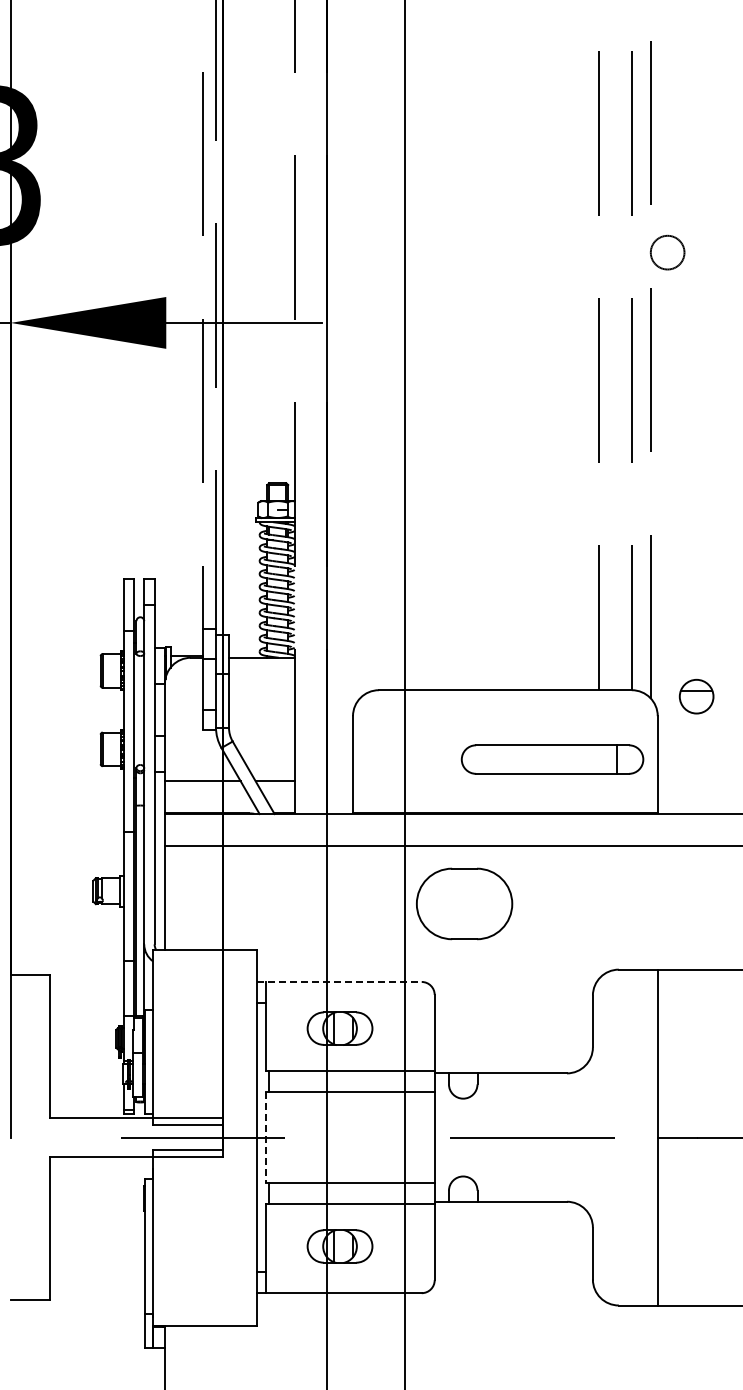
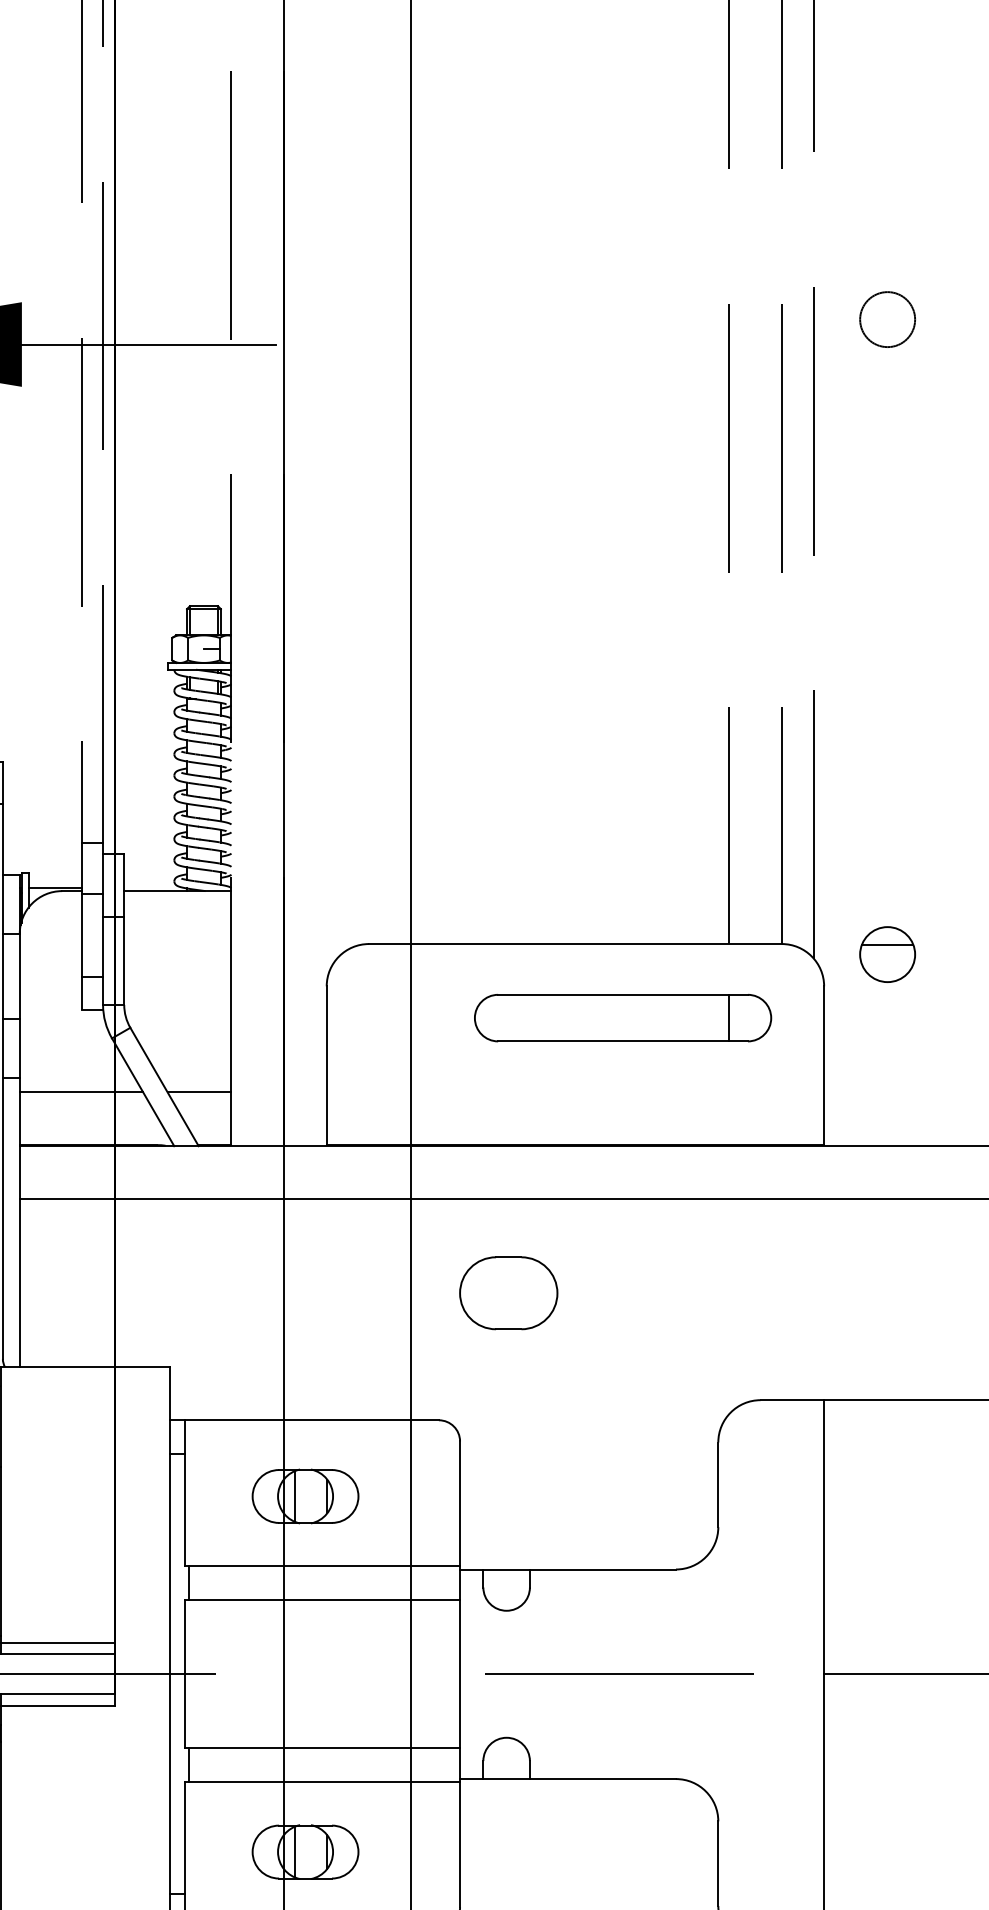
circle: (667, 252) -> (887, 319), moved
part: (552, 759) -> (622, 1017), moved
part: (464, 904) -> (508, 1293), size x0.62
line: (339, 981) -> (304, 1419), dashed -> solid
line: (266, 1138) -> (185, 1675), dashed -> solid

